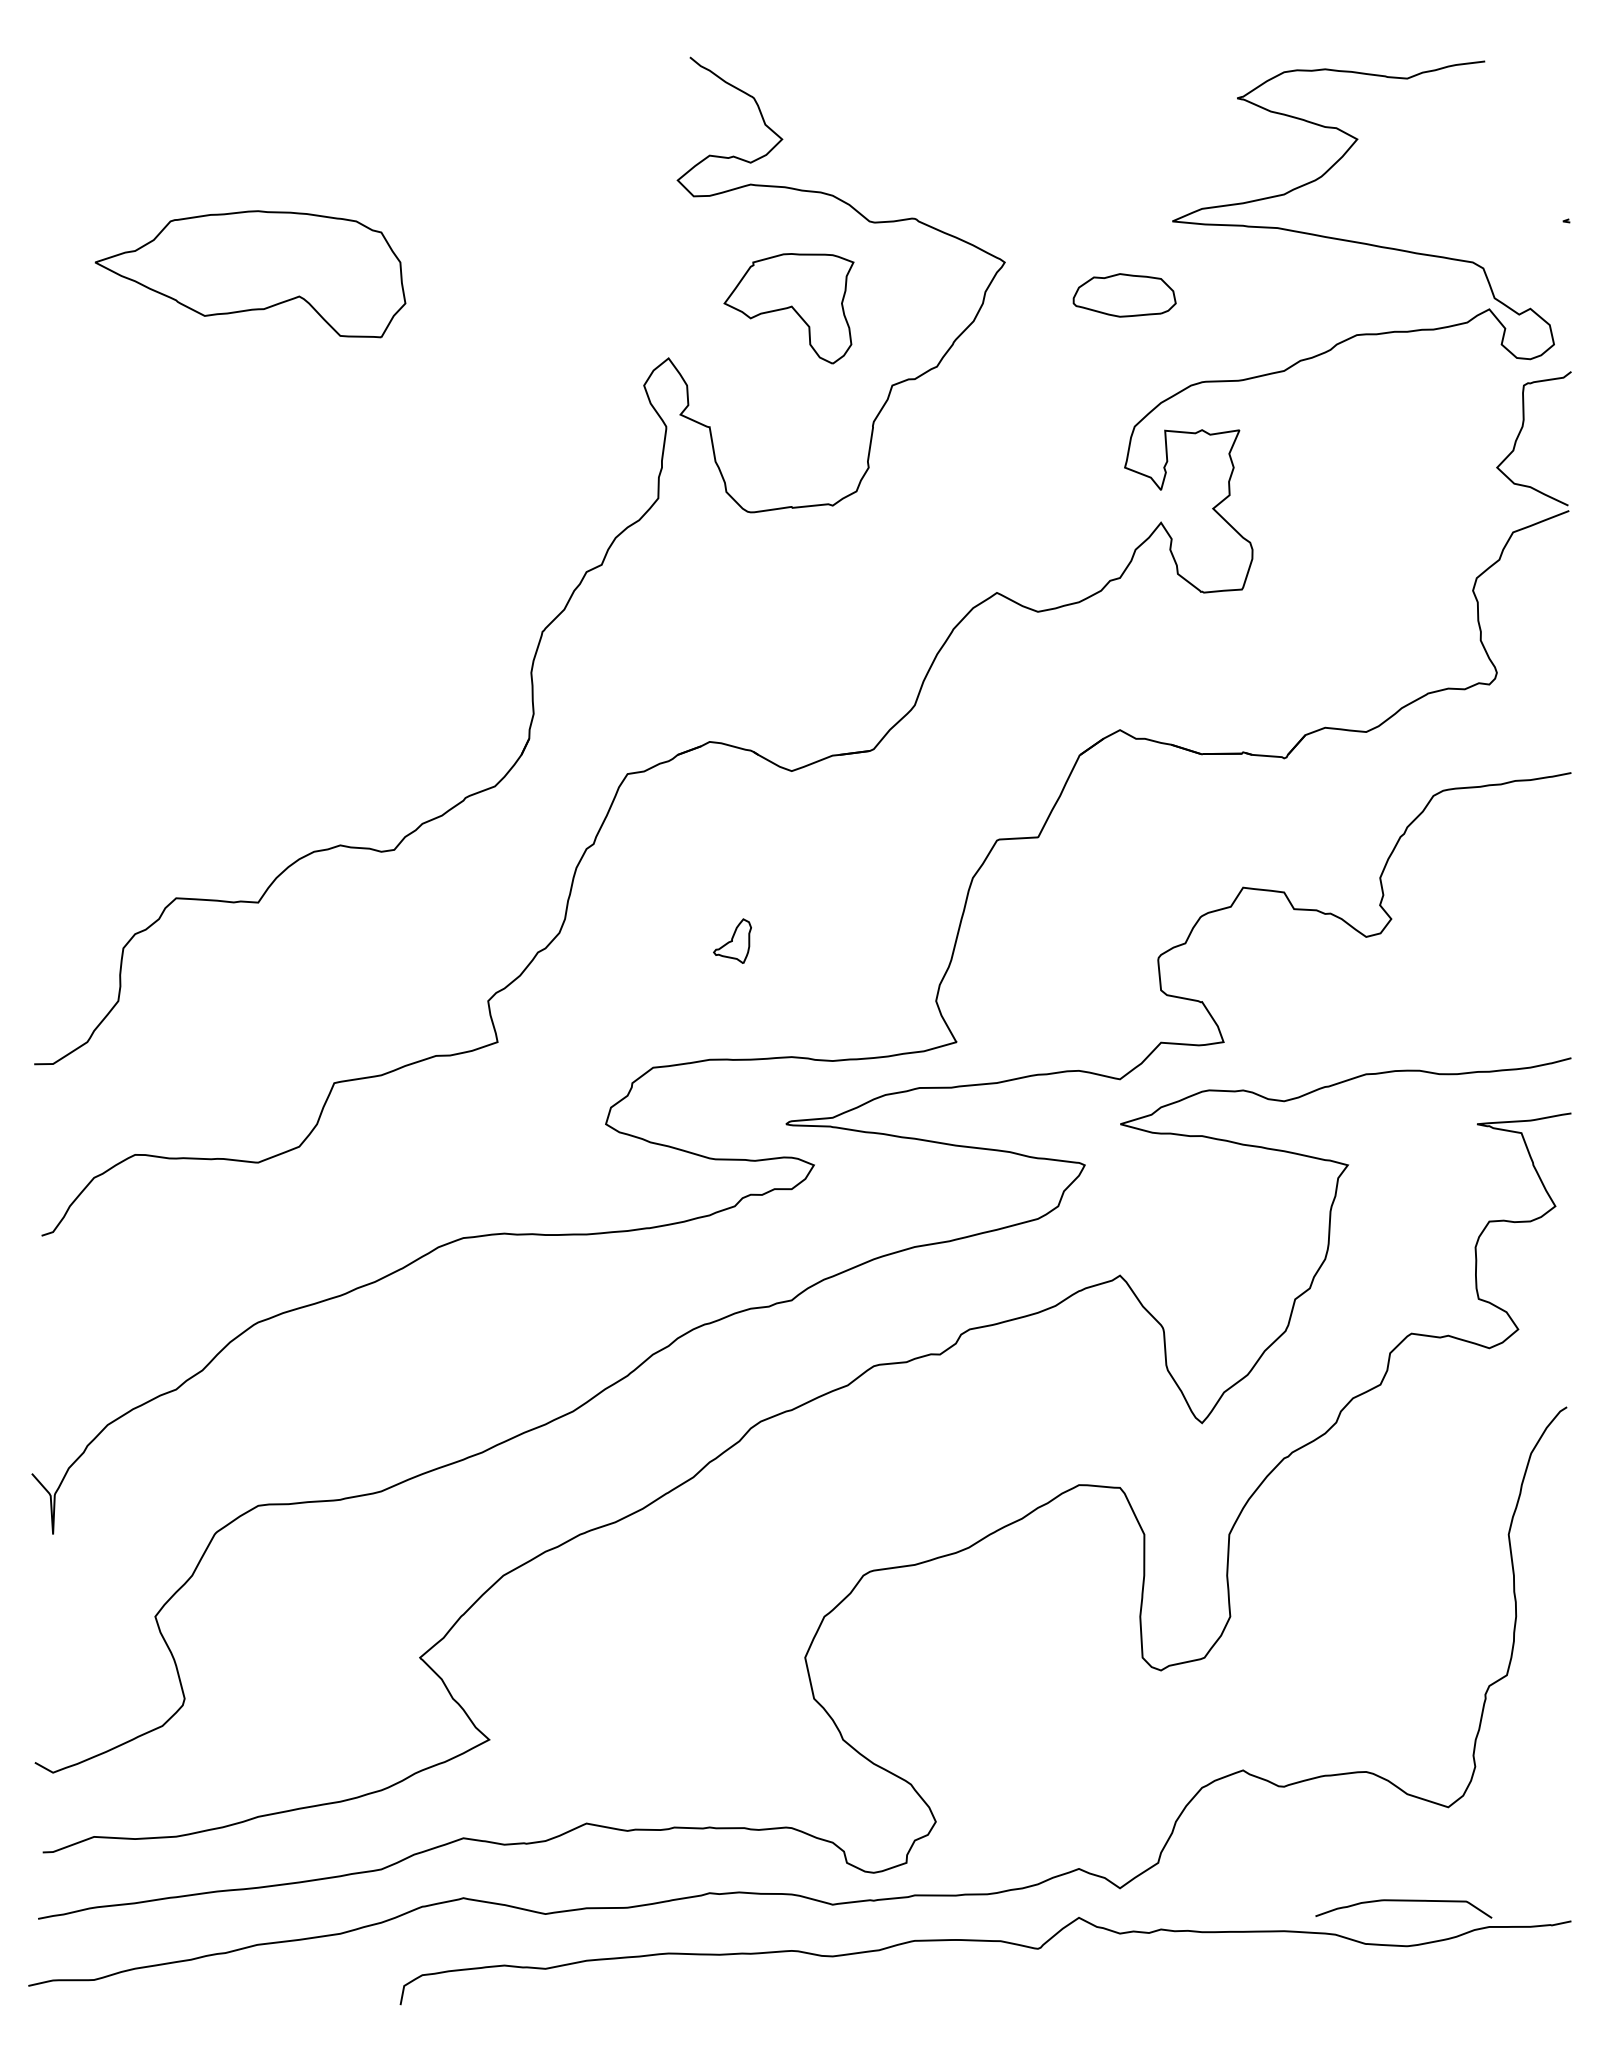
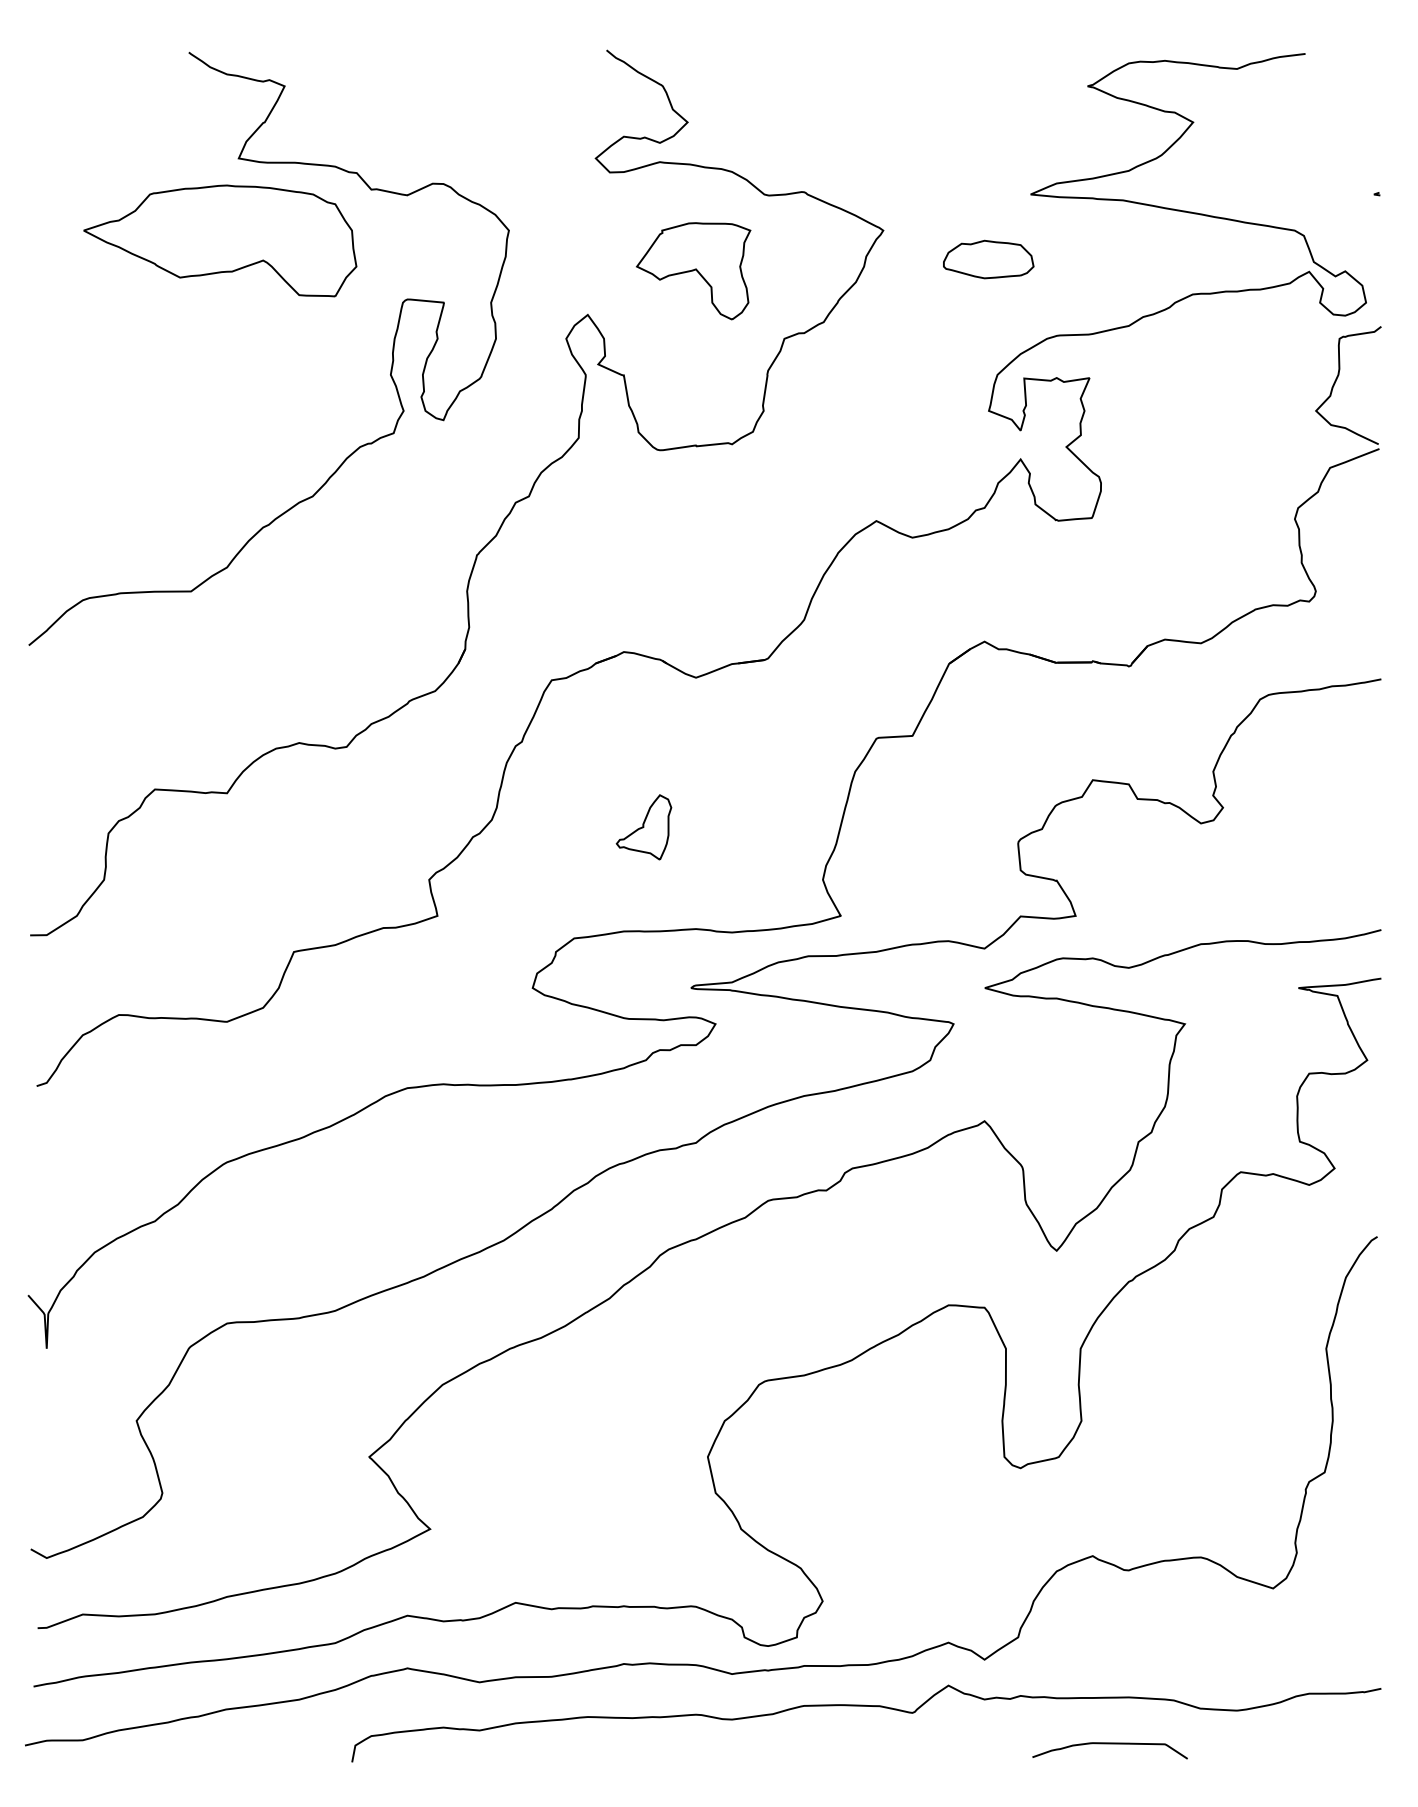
curve: (444, 419) -> (390, 368), added
part: (732, 940) -> (643, 826), size x1.67
curve: (1403, 1901) -> (1109, 1744), moved

